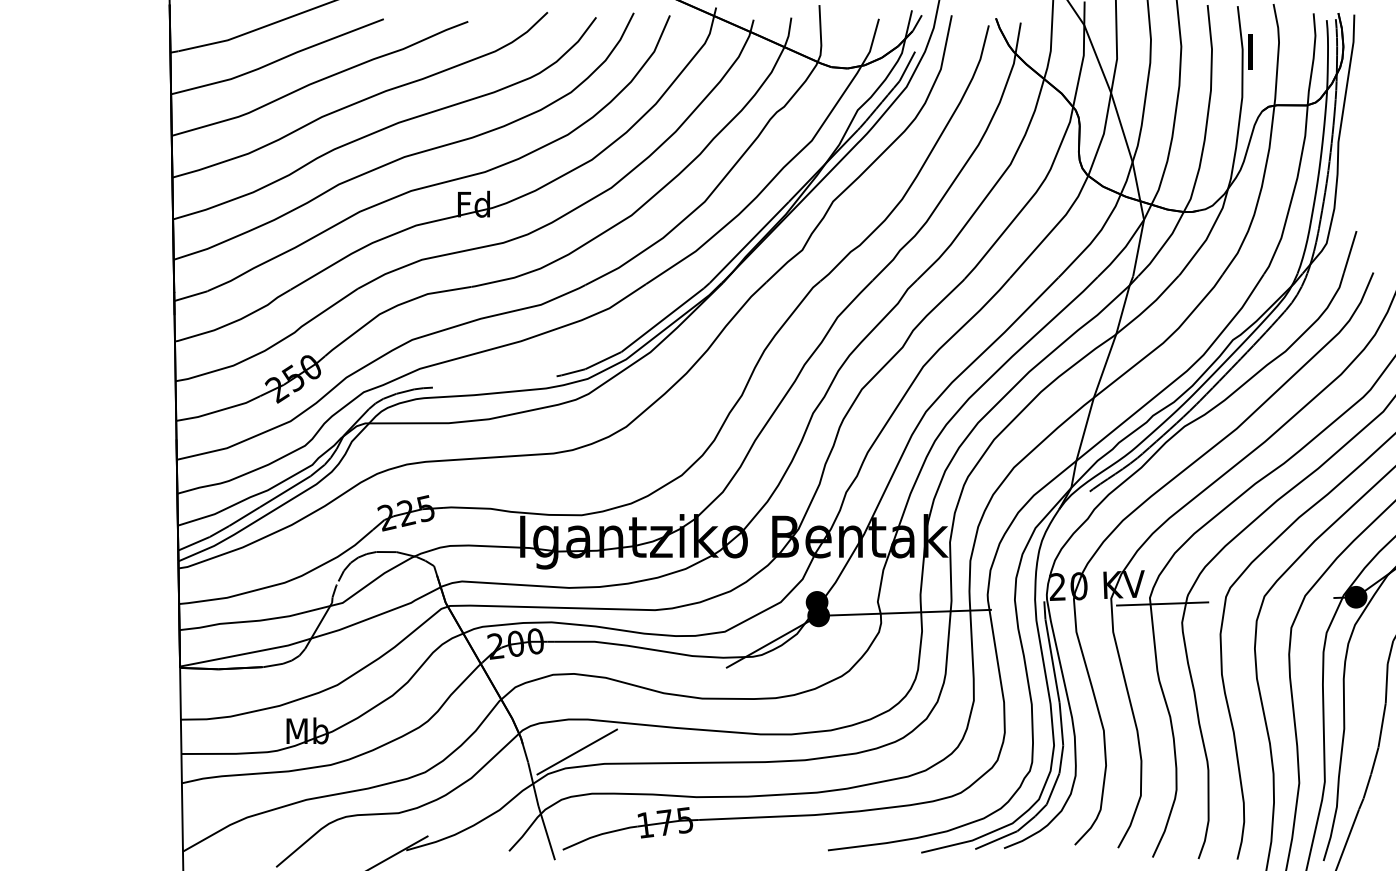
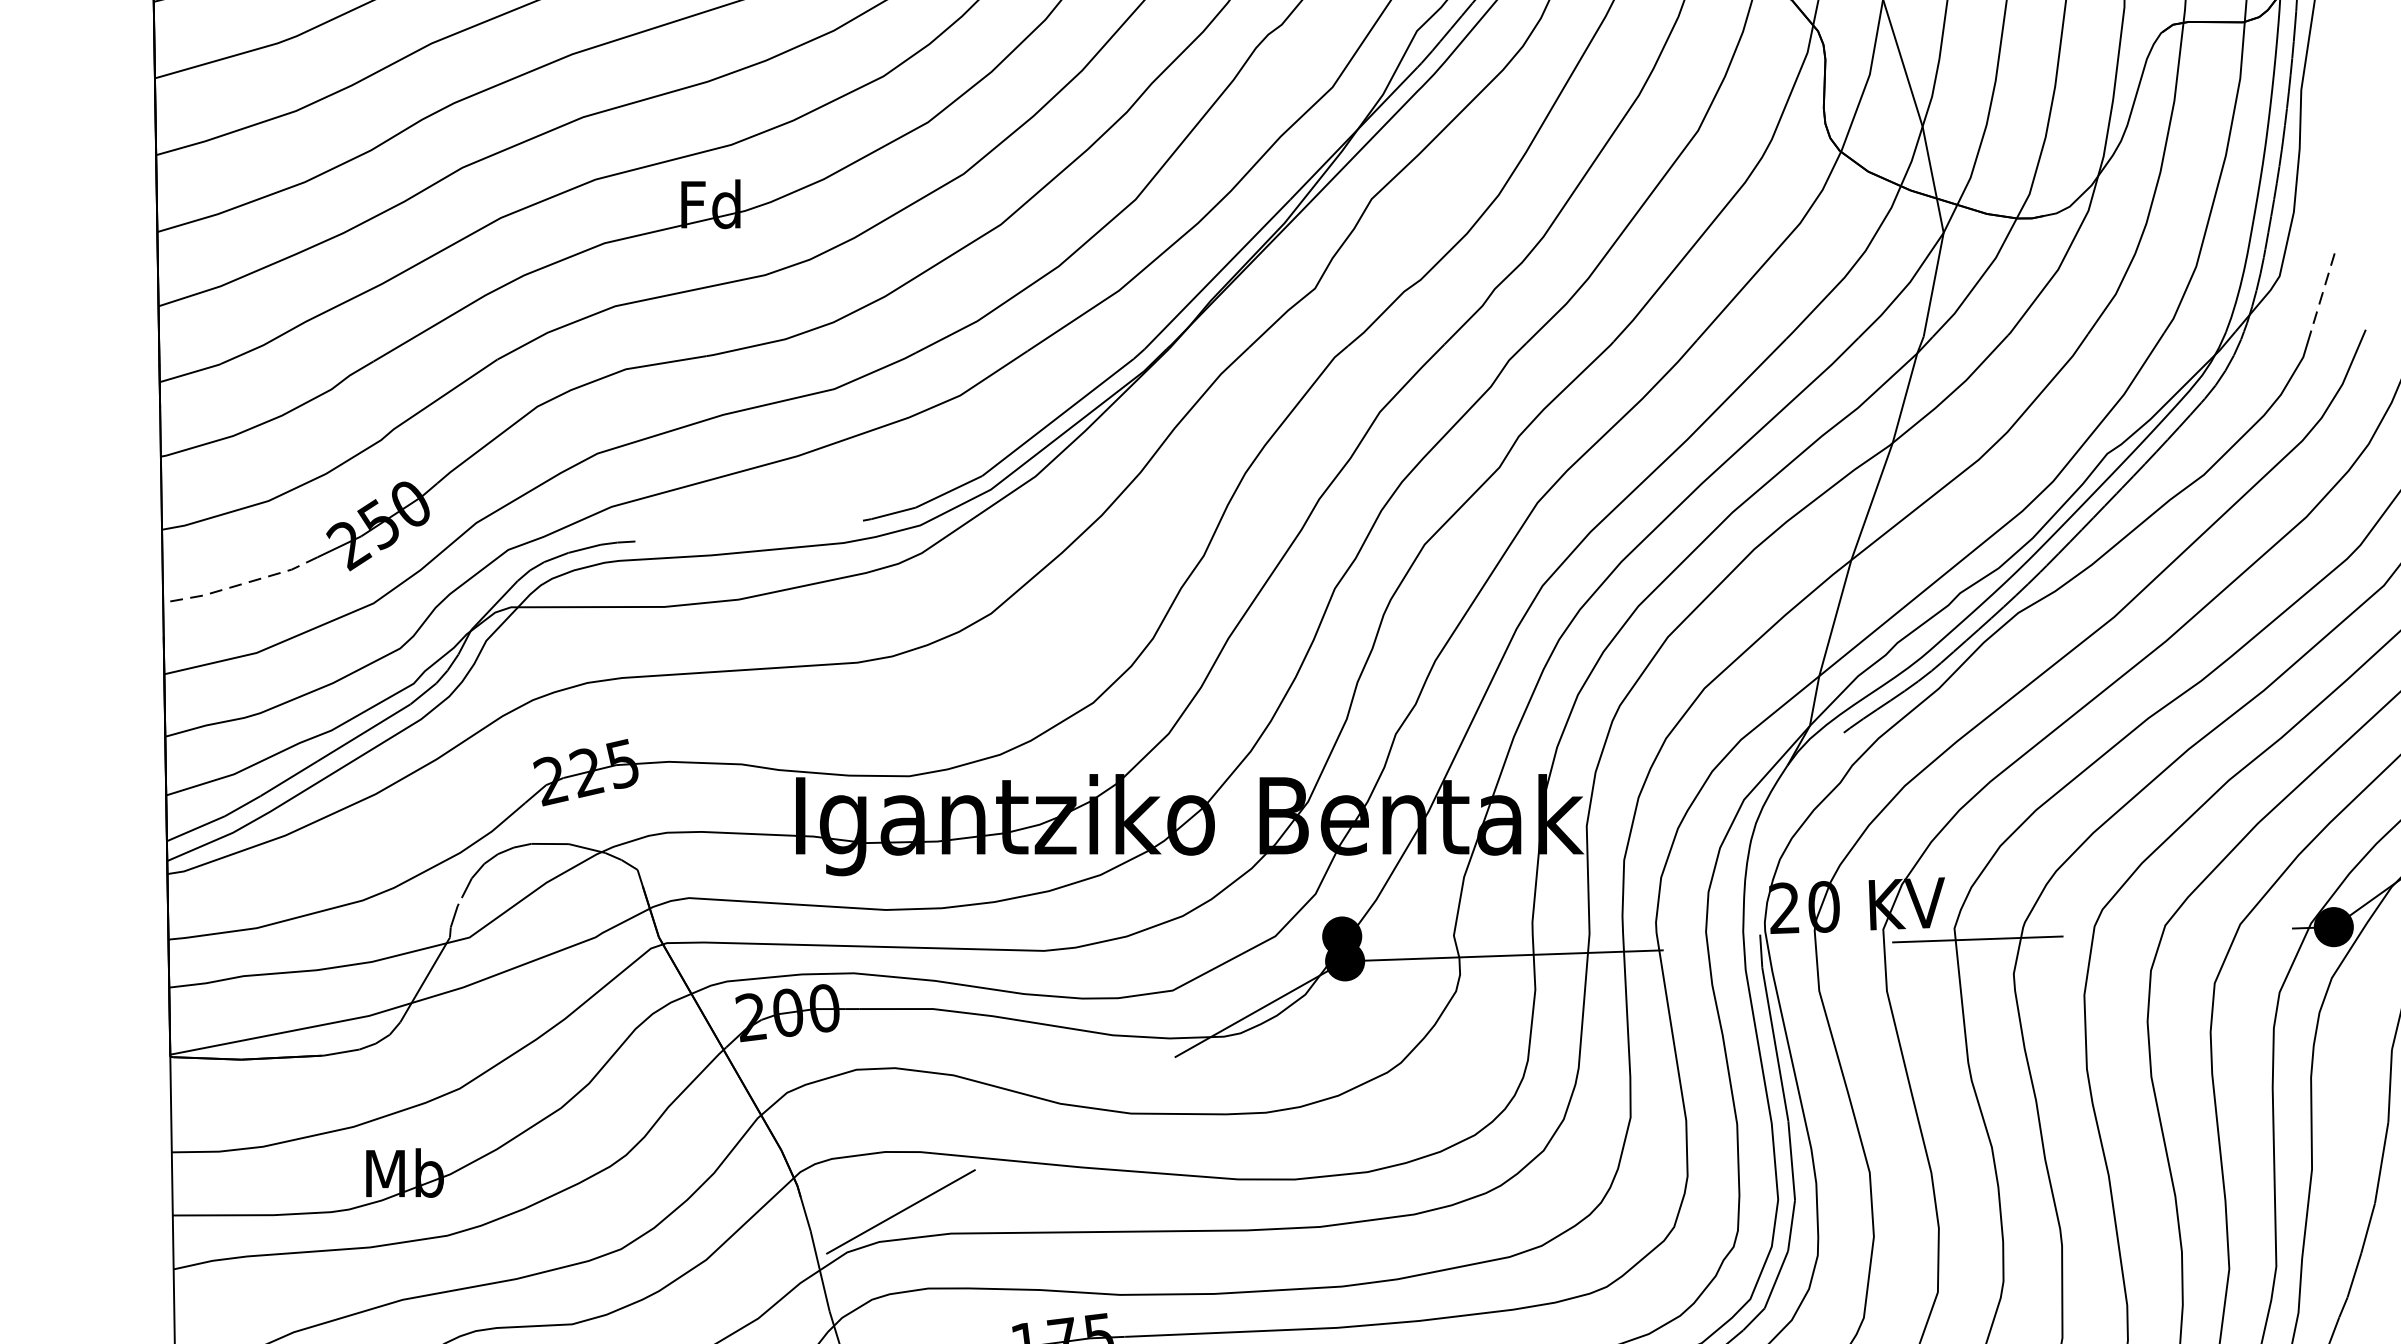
line: (1350, 252) -> (2323, 292), solid -> dashed
line: (218, 410) -> (240, 583), solid -> dashed

